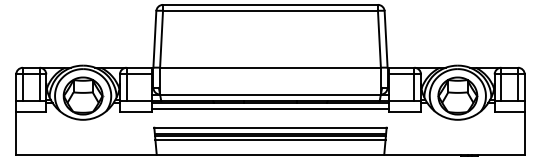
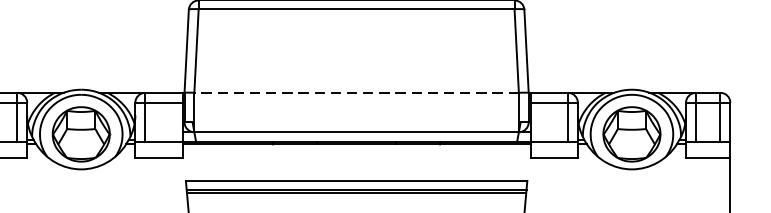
line: (270, 67) -> (356, 92), solid -> dashed
line: (270, 109) -> (356, 154), removed
line: (270, 139) -> (356, 198), removed

